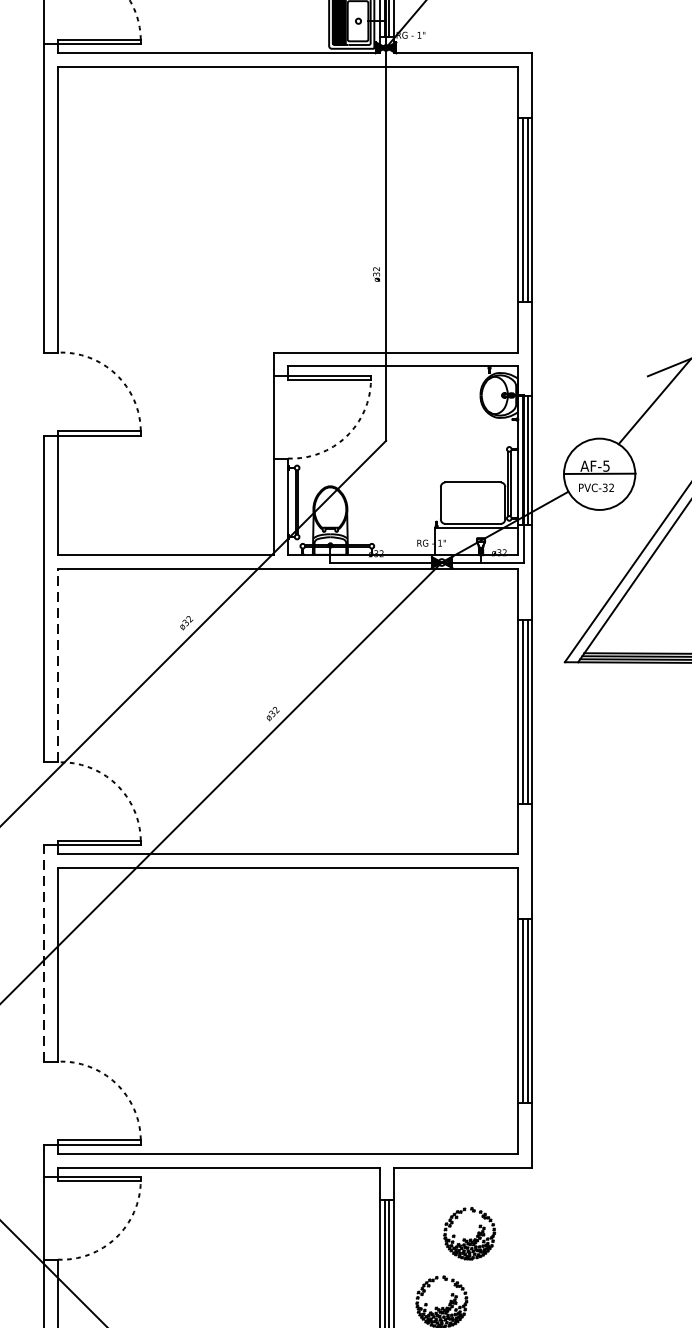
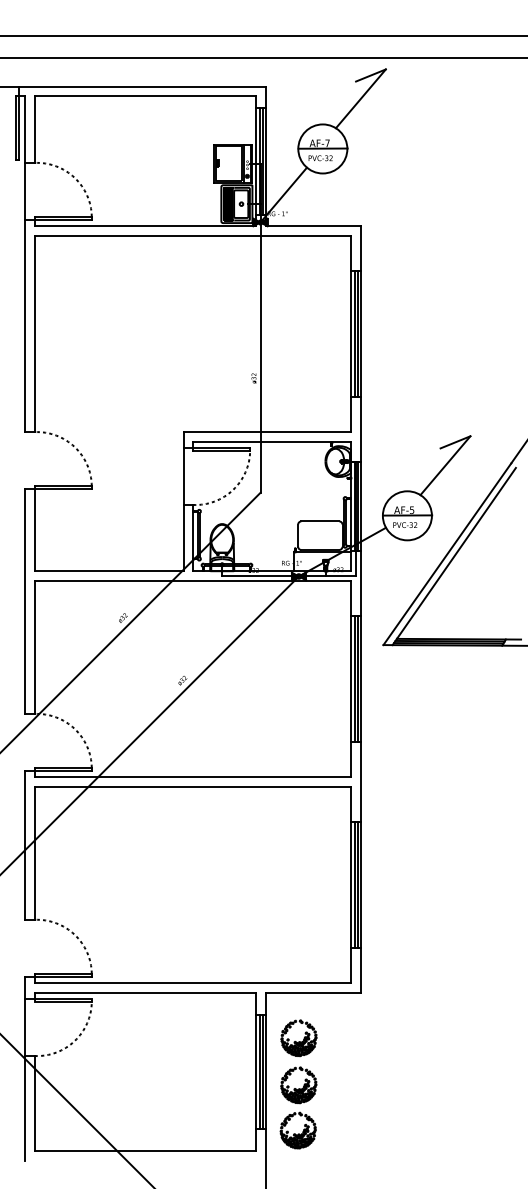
line: (57, 665) -> (34, 647), dashed -> solid
line: (44, 952) -> (25, 844), dashed -> solid
part: (468, 1234) -> (298, 1038), moved

